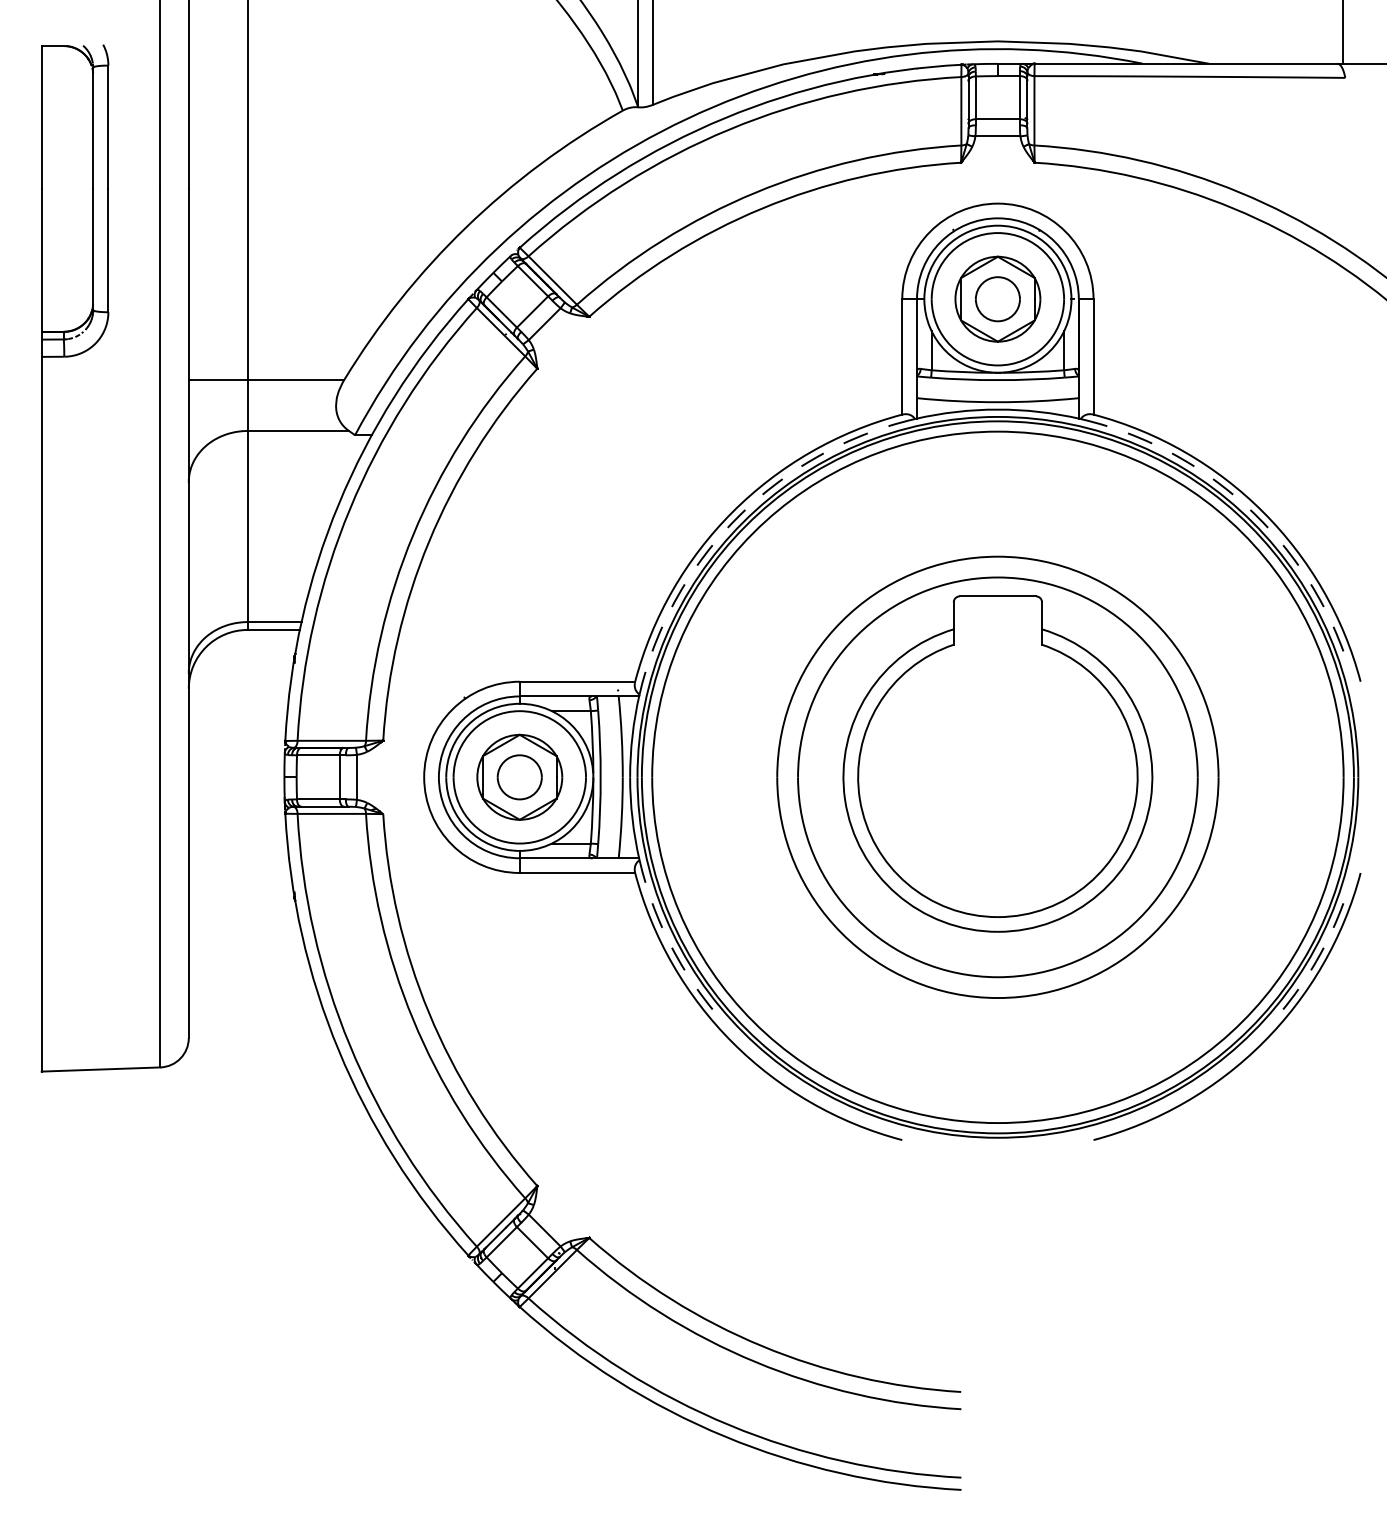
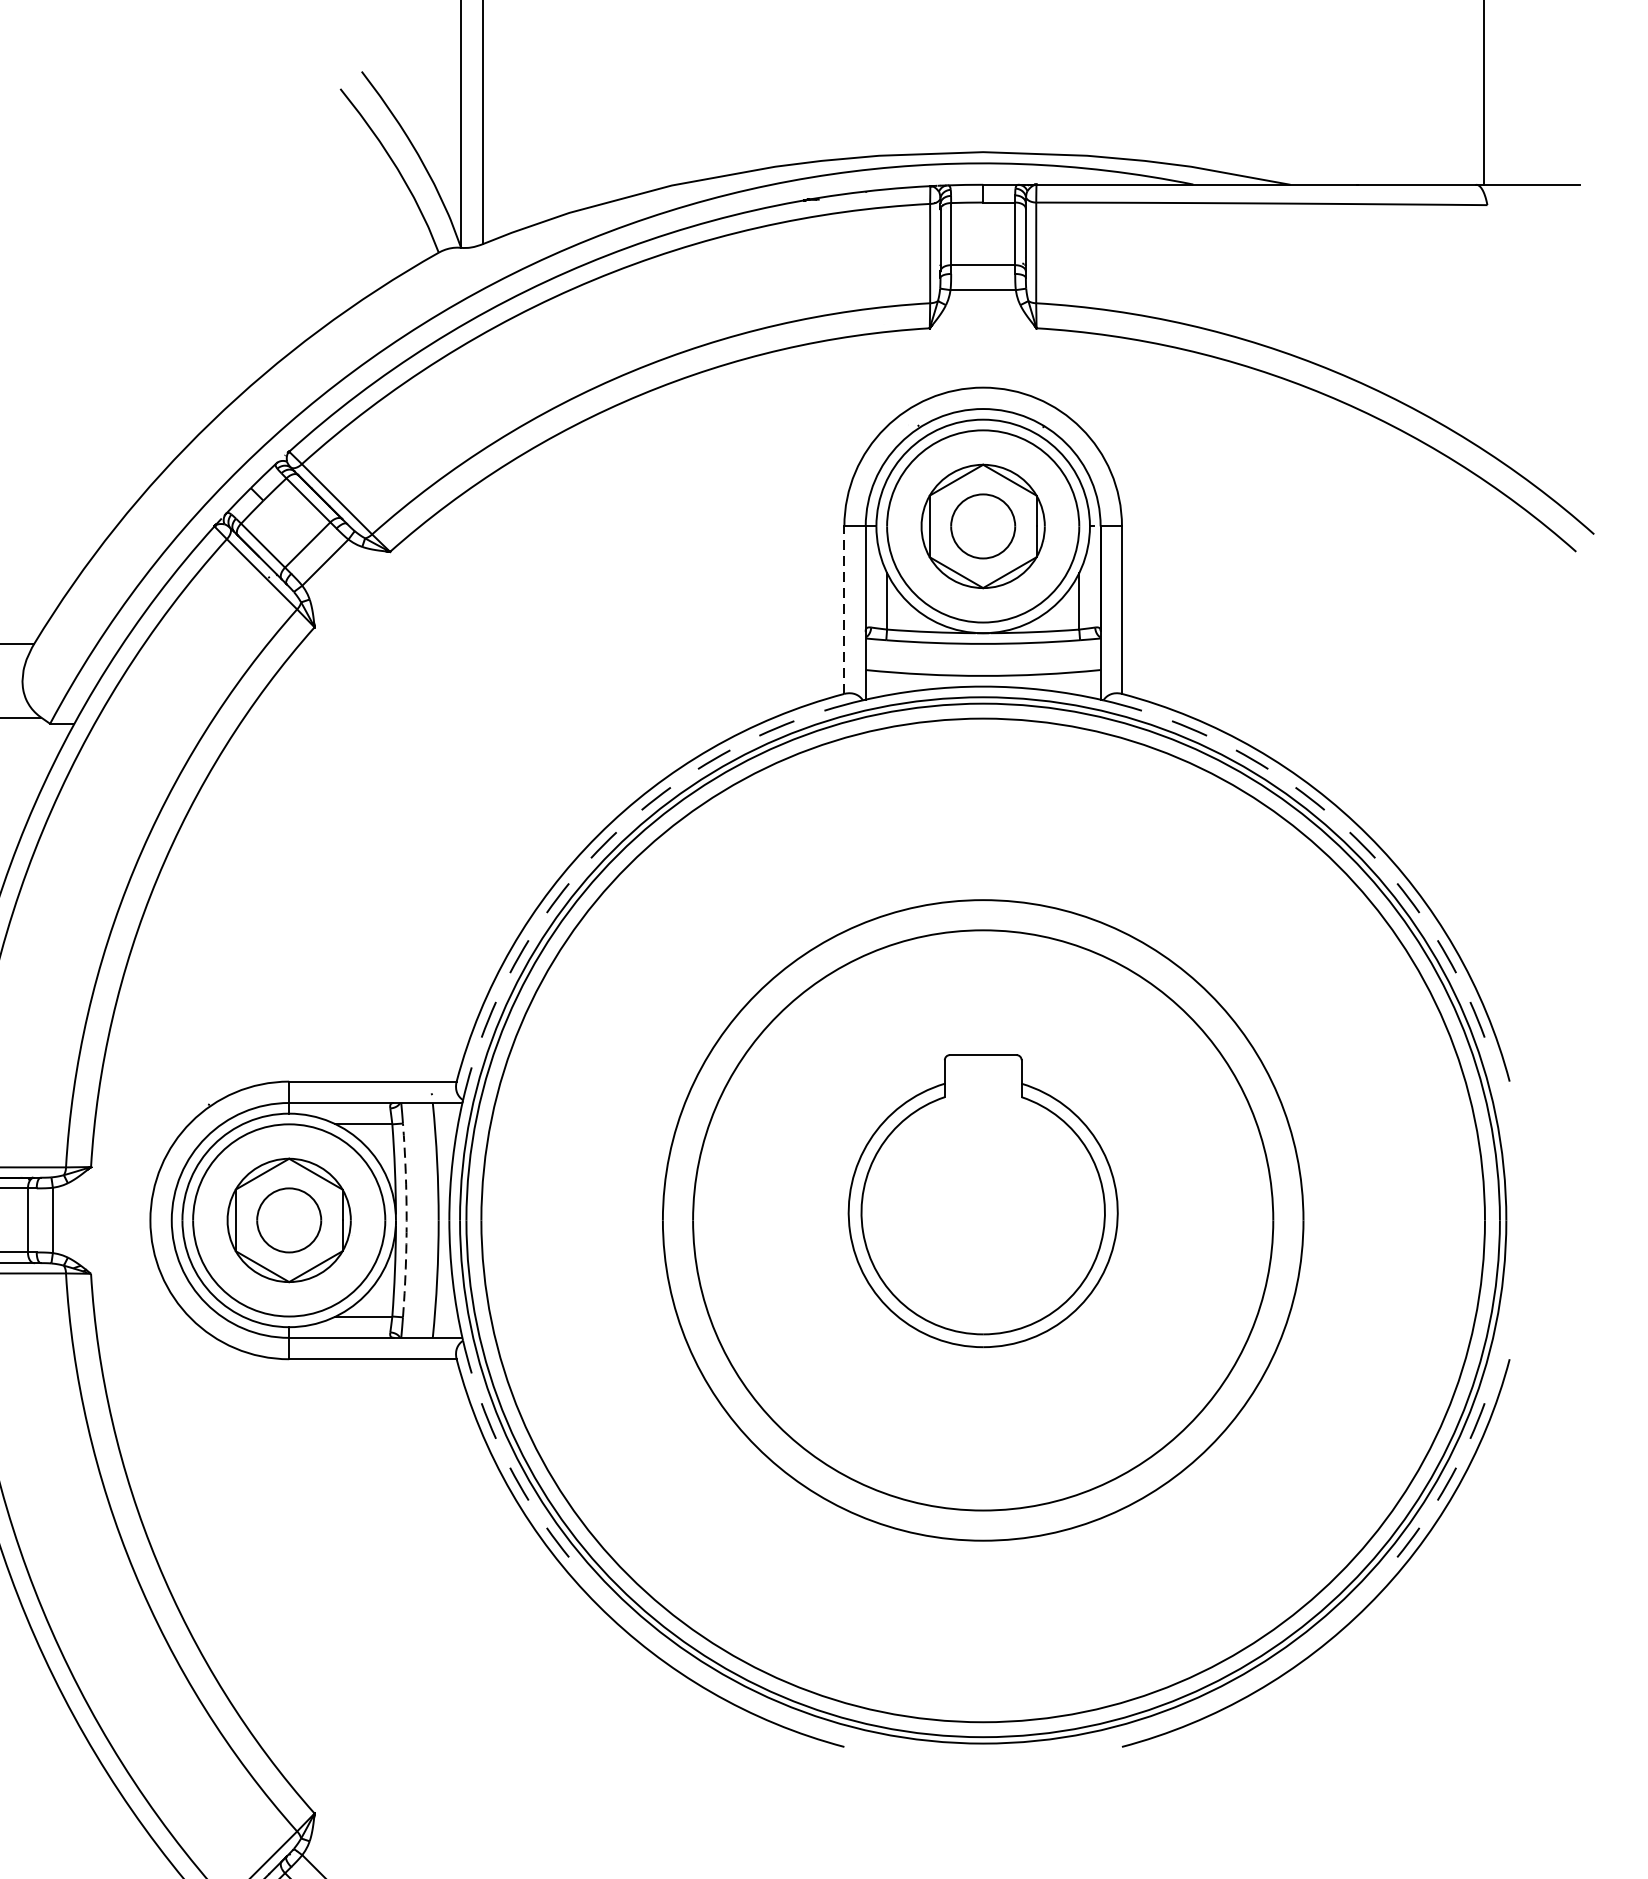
line: (902, 356) -> (844, 609), solid -> dashed
part: (997, 763) -> (982, 1200), size x0.6
arc: (600, 777) -> (406, 1220), solid -> dashed

